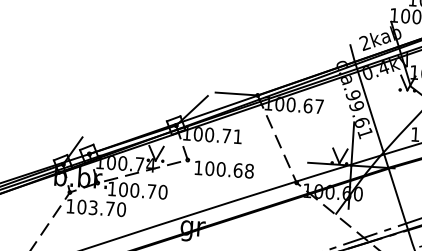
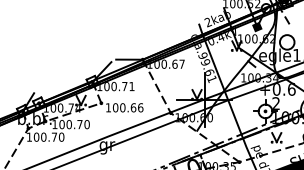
text: (249, 170) -> (140, 107), 100.68 -> 100.66
text: (92, 206) -> (43, 136), 103.70 -> 100.70

